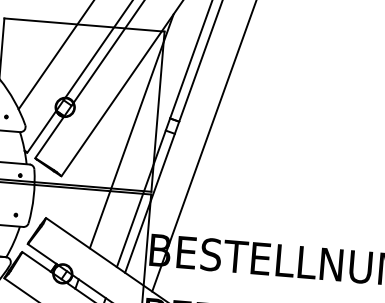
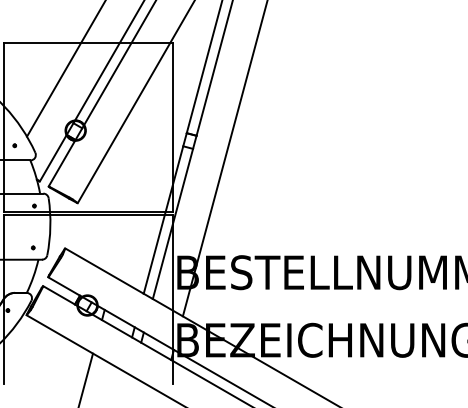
line: (131, 130) -> (147, 149), removed

